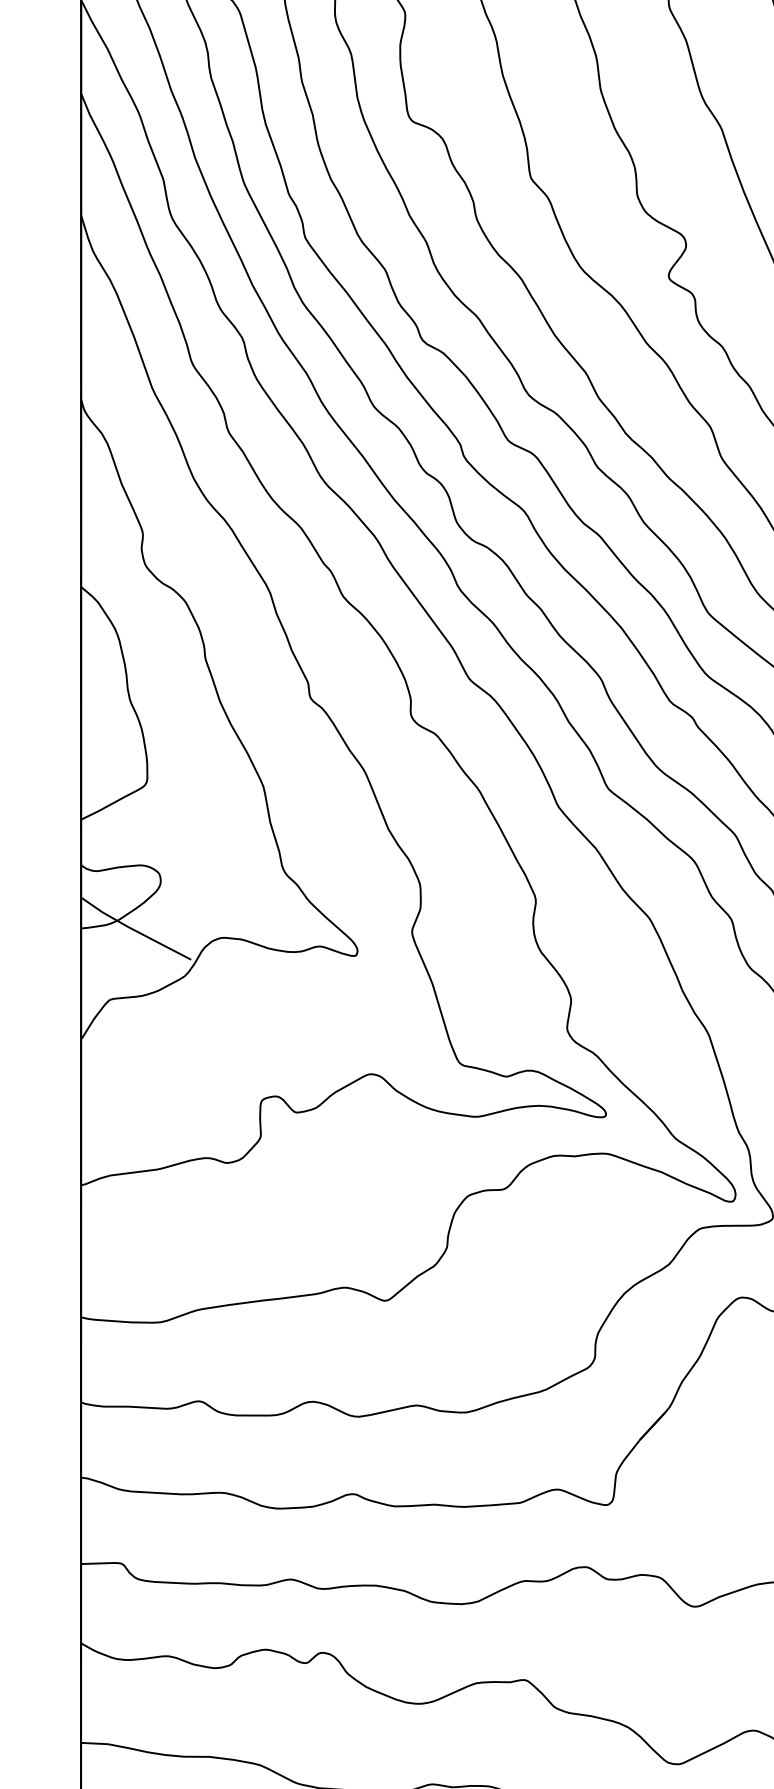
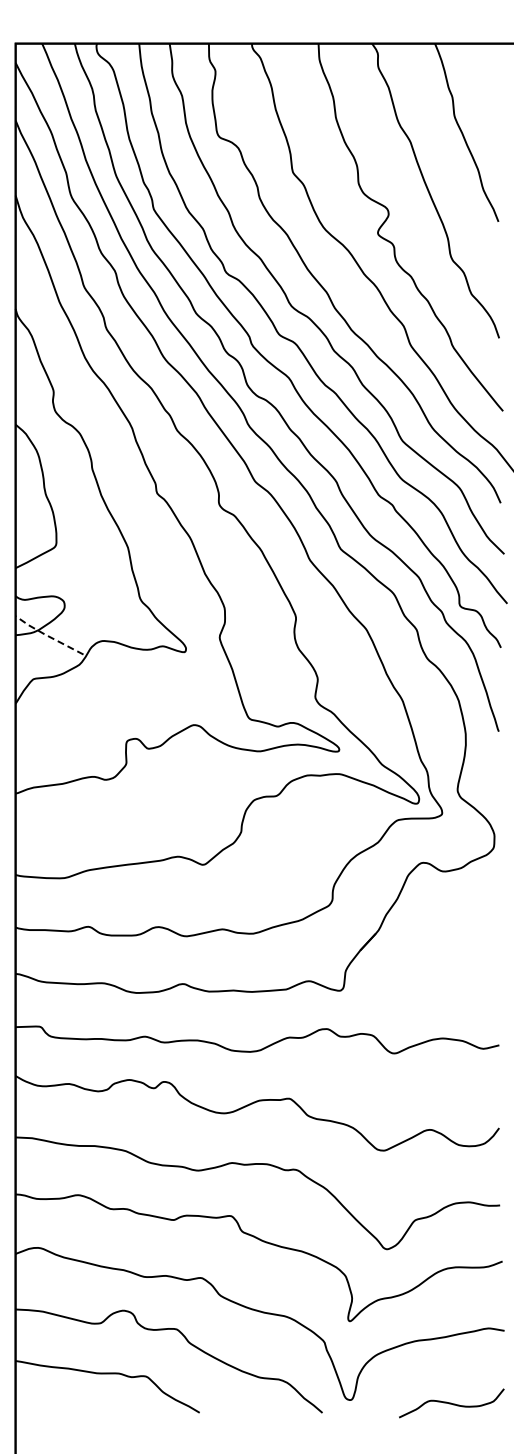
line: (132, 928) -> (47, 635), solid -> dashed

